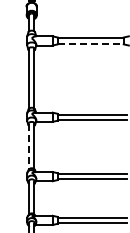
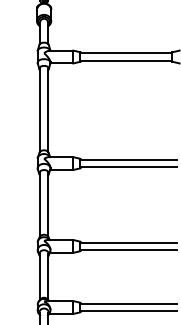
line: (90, 43) -> (126, 60), dashed -> solid
line: (29, 146) -> (40, 204), dashed -> solid

